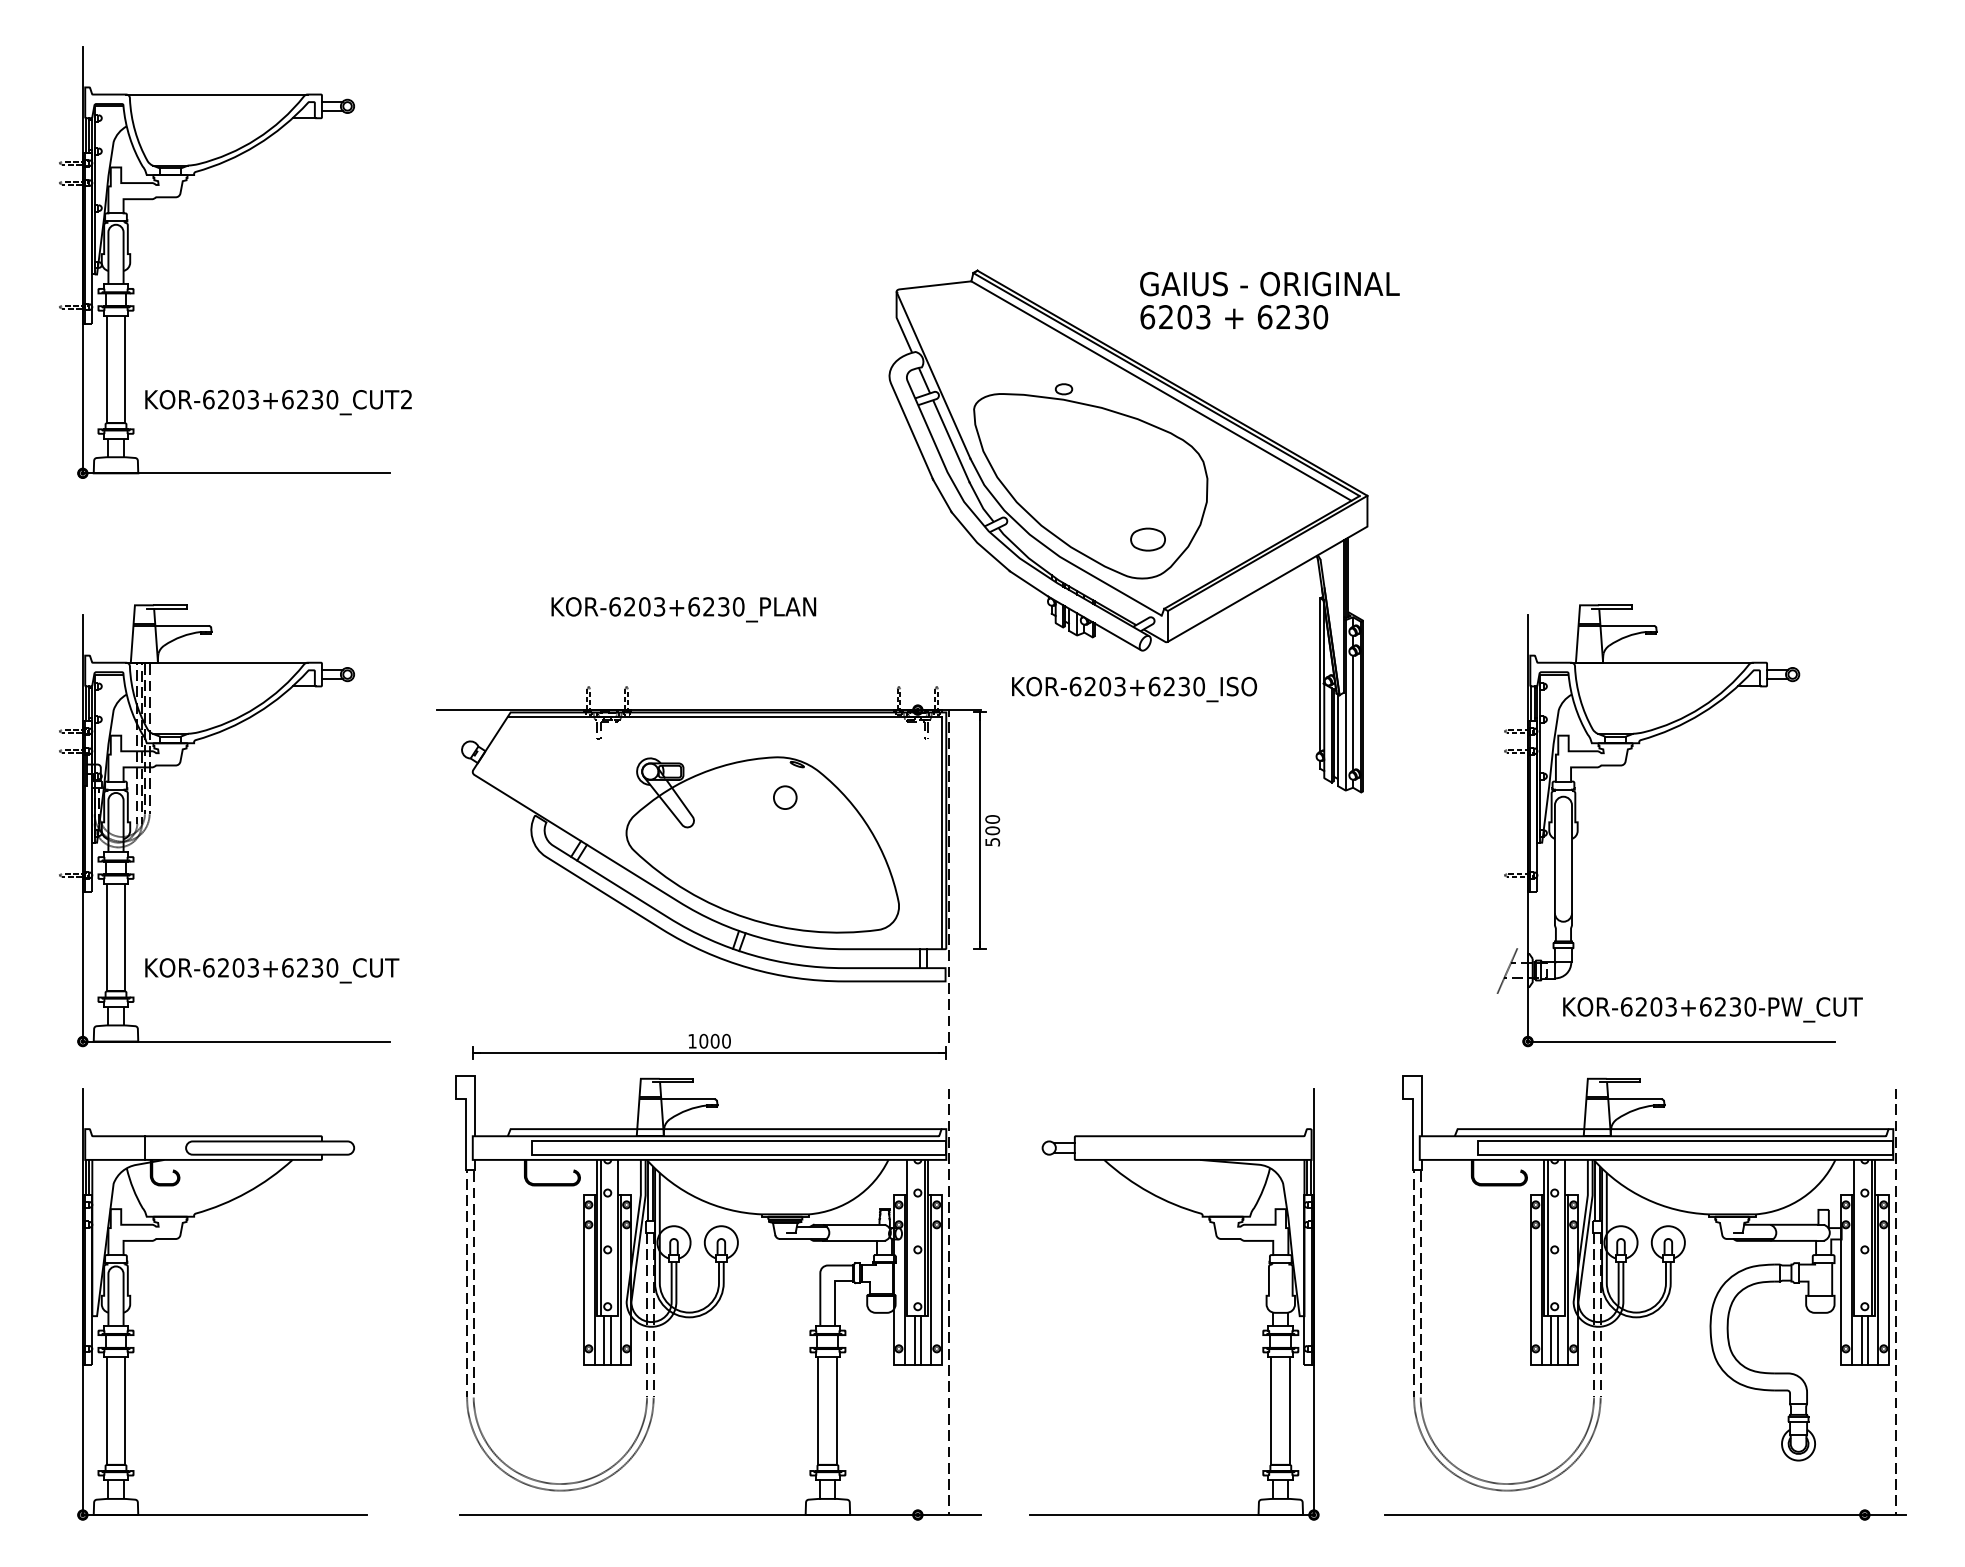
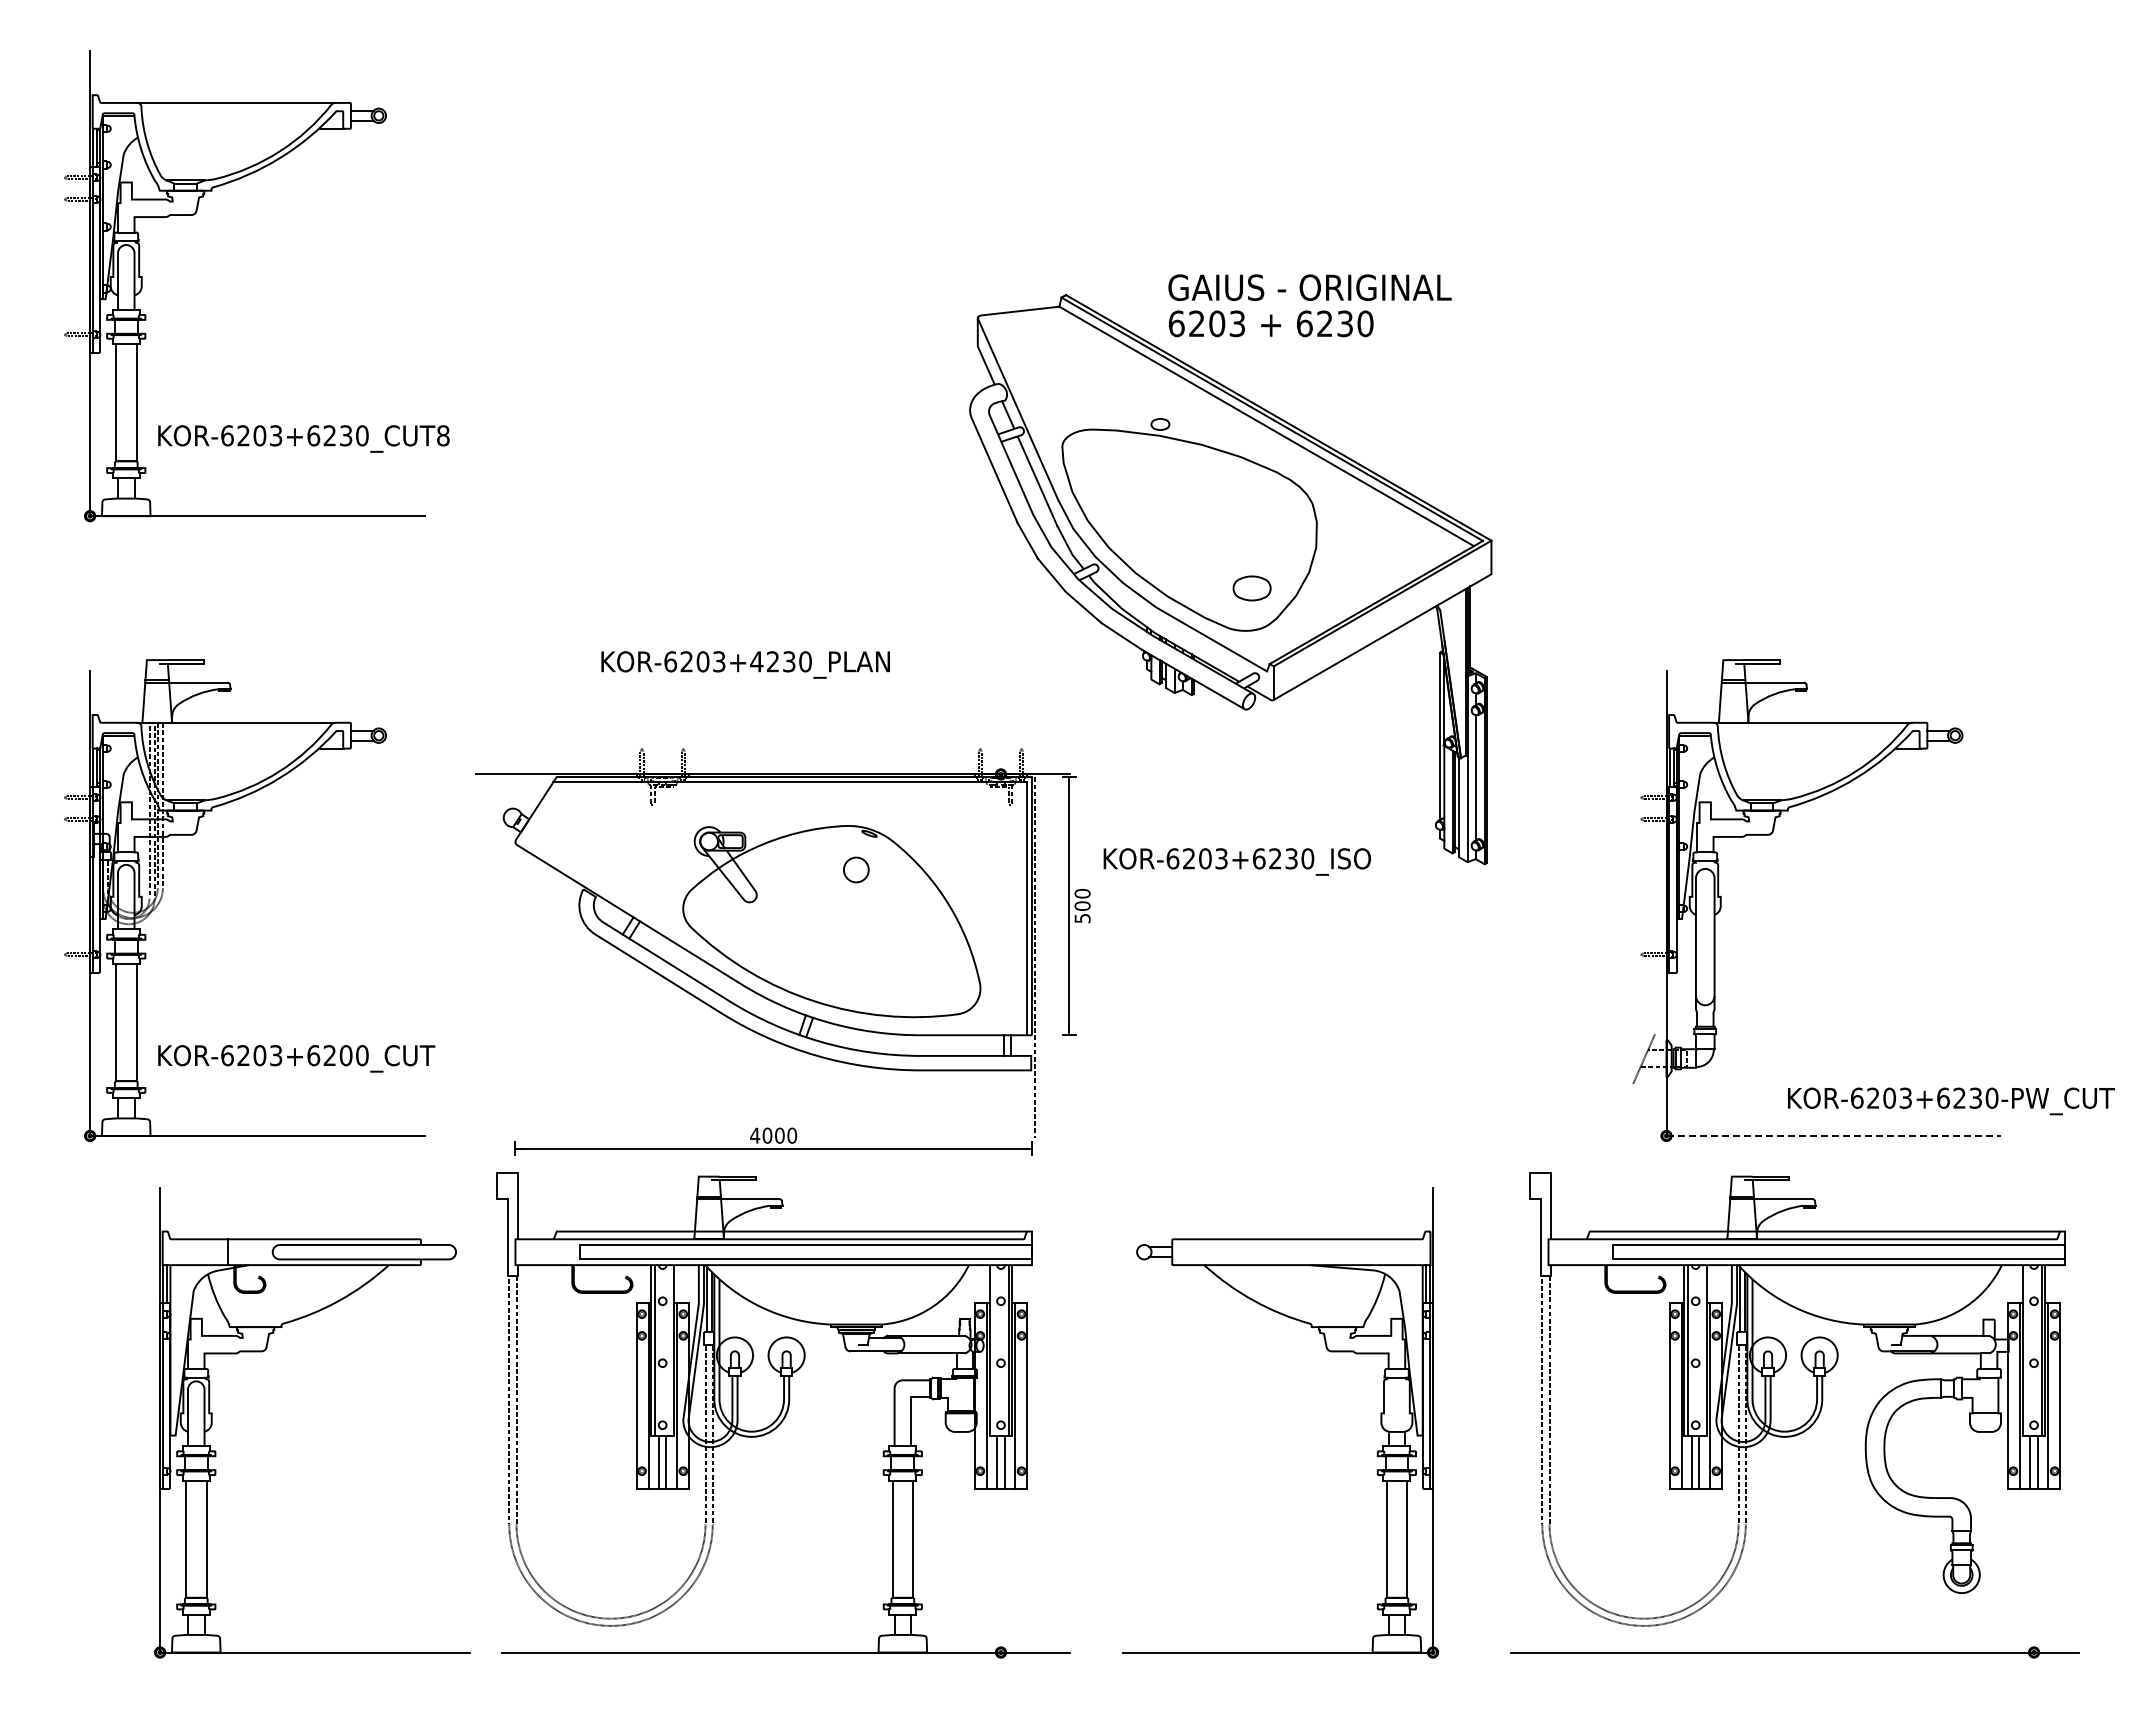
text: (1269, 300) -> (1309, 305), moved
text: (406, 399) -> (443, 435), KOR-6203+6230_CUT2 -> KOR-6203+6230_CUT8
text: (693, 606) -> (756, 661), KOR-6203+6230_PLAN -> KOR-6203+4230_PLAN
text: (1133, 689) -> (1236, 861), moved
text: (316, 967) -> (345, 1055), KOR-6203+6230_CUT -> KOR-6203+6200_CUT
text: (1713, 1009) -> (1951, 1101), moved
text: (692, 1041) -> (755, 1135), 1000 -> 4000
line: (1681, 1041) -> (1834, 1135), solid -> dashed
part: (178, 1239) -> (264, 1351), moved
line: (948, 1301) -> (1034, 1419), removed
line: (1895, 1301) -> (2067, 1419), removed

